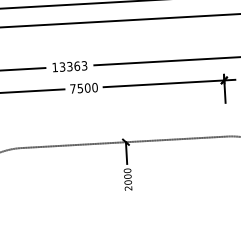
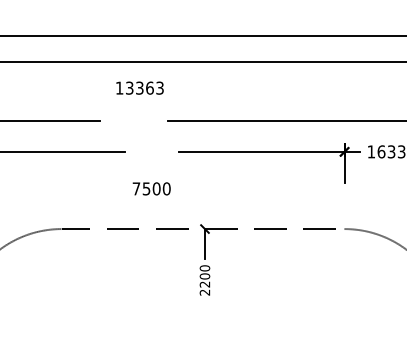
text: (69, 66) -> (139, 87), moved
text: (83, 88) -> (151, 188), moved
text: (127, 182) -> (204, 284), 2000 -> 2200

